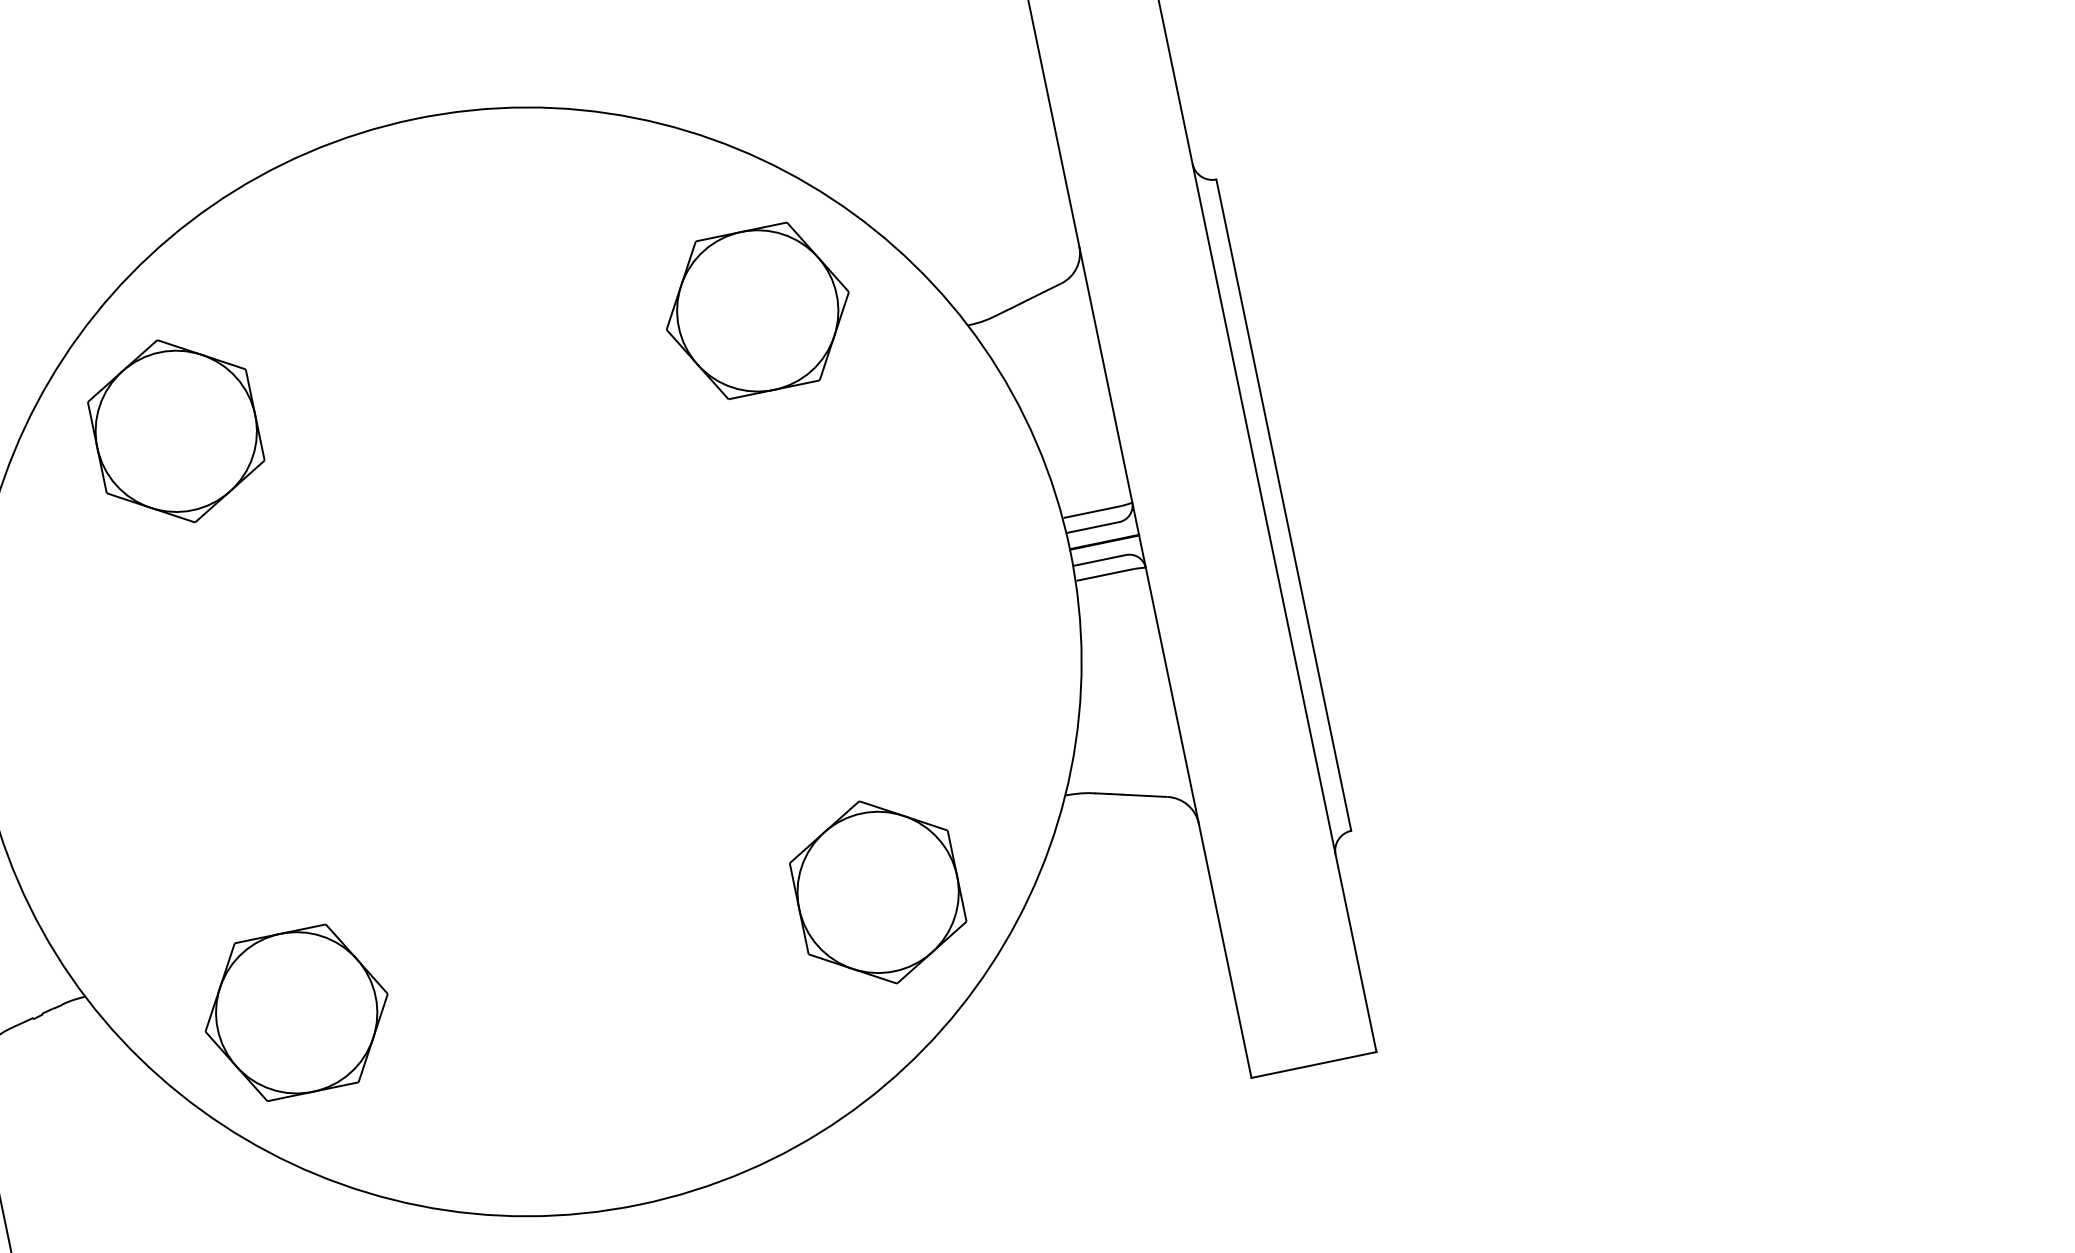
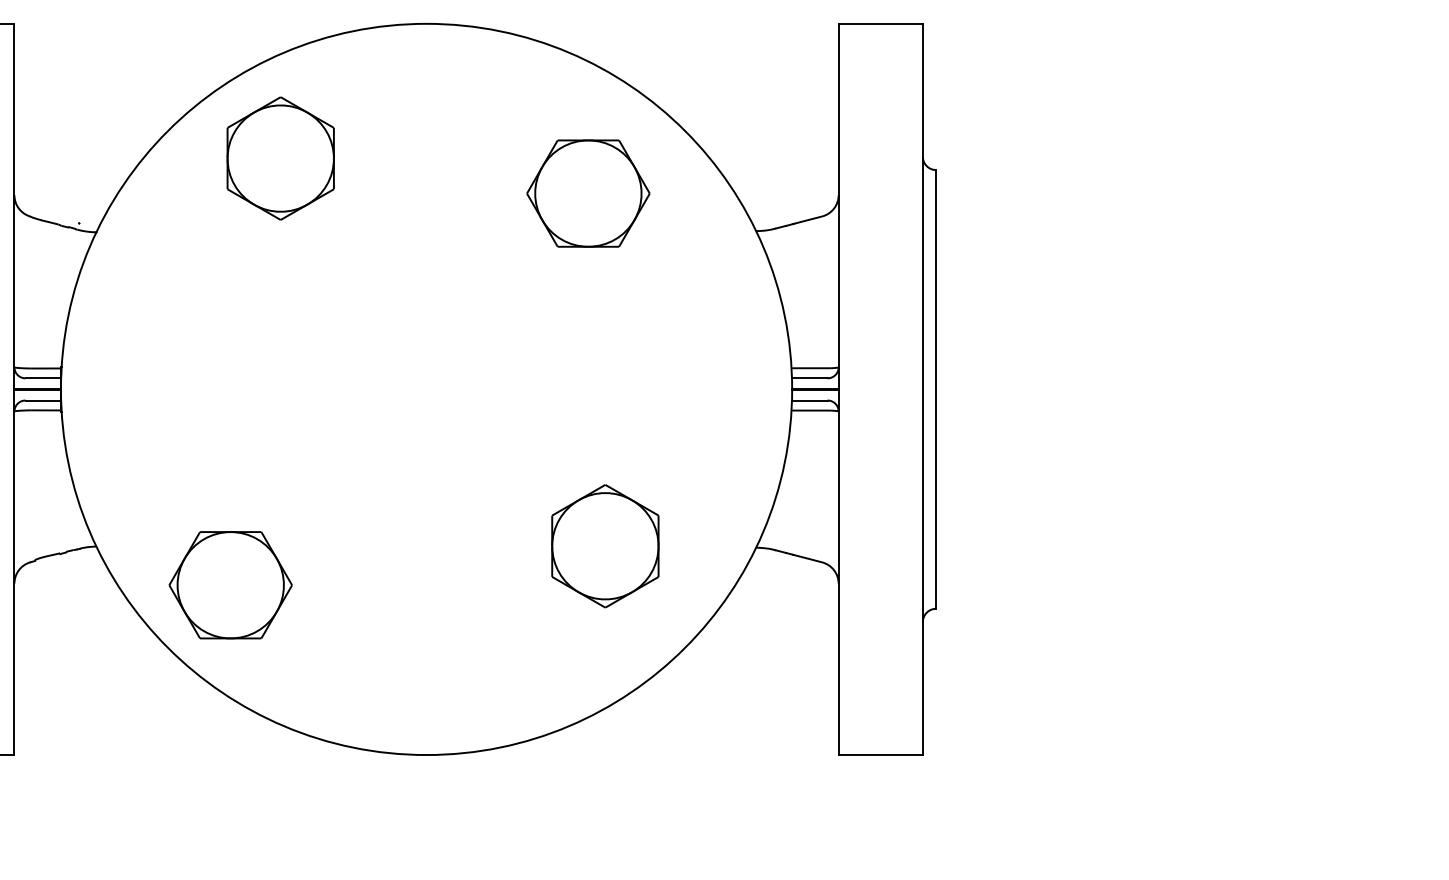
part: (757, 310) -> (588, 193), moved
part: (175, 431) -> (280, 158), moved
part: (878, 892) -> (605, 546), moved

